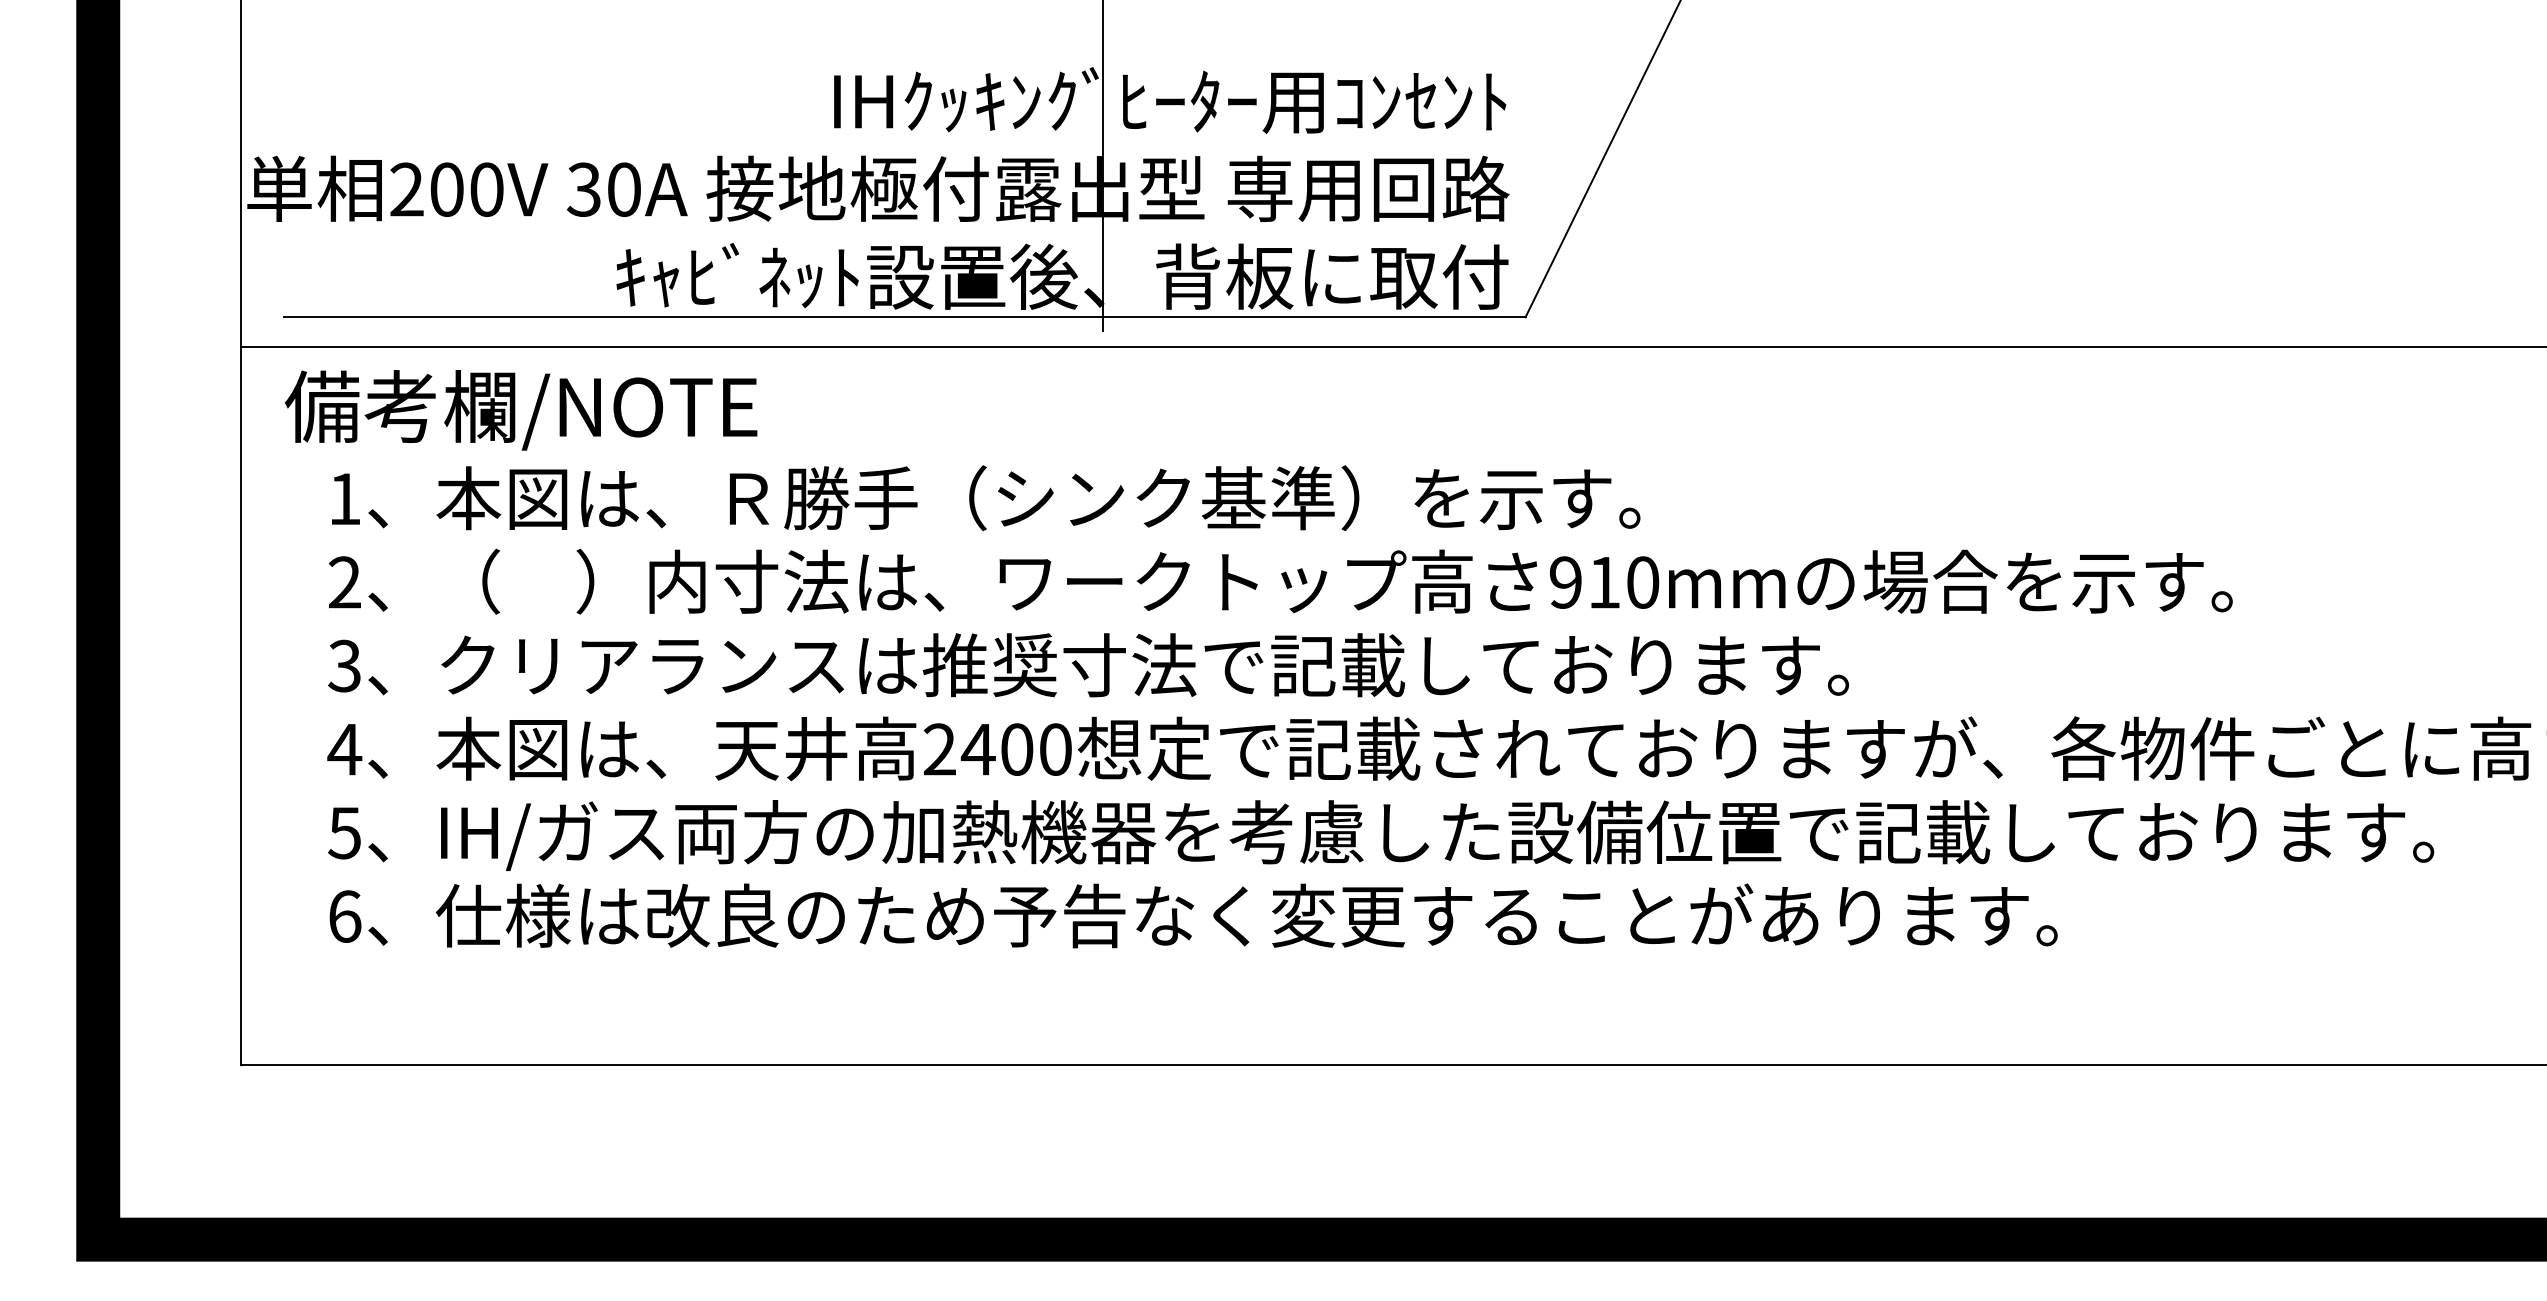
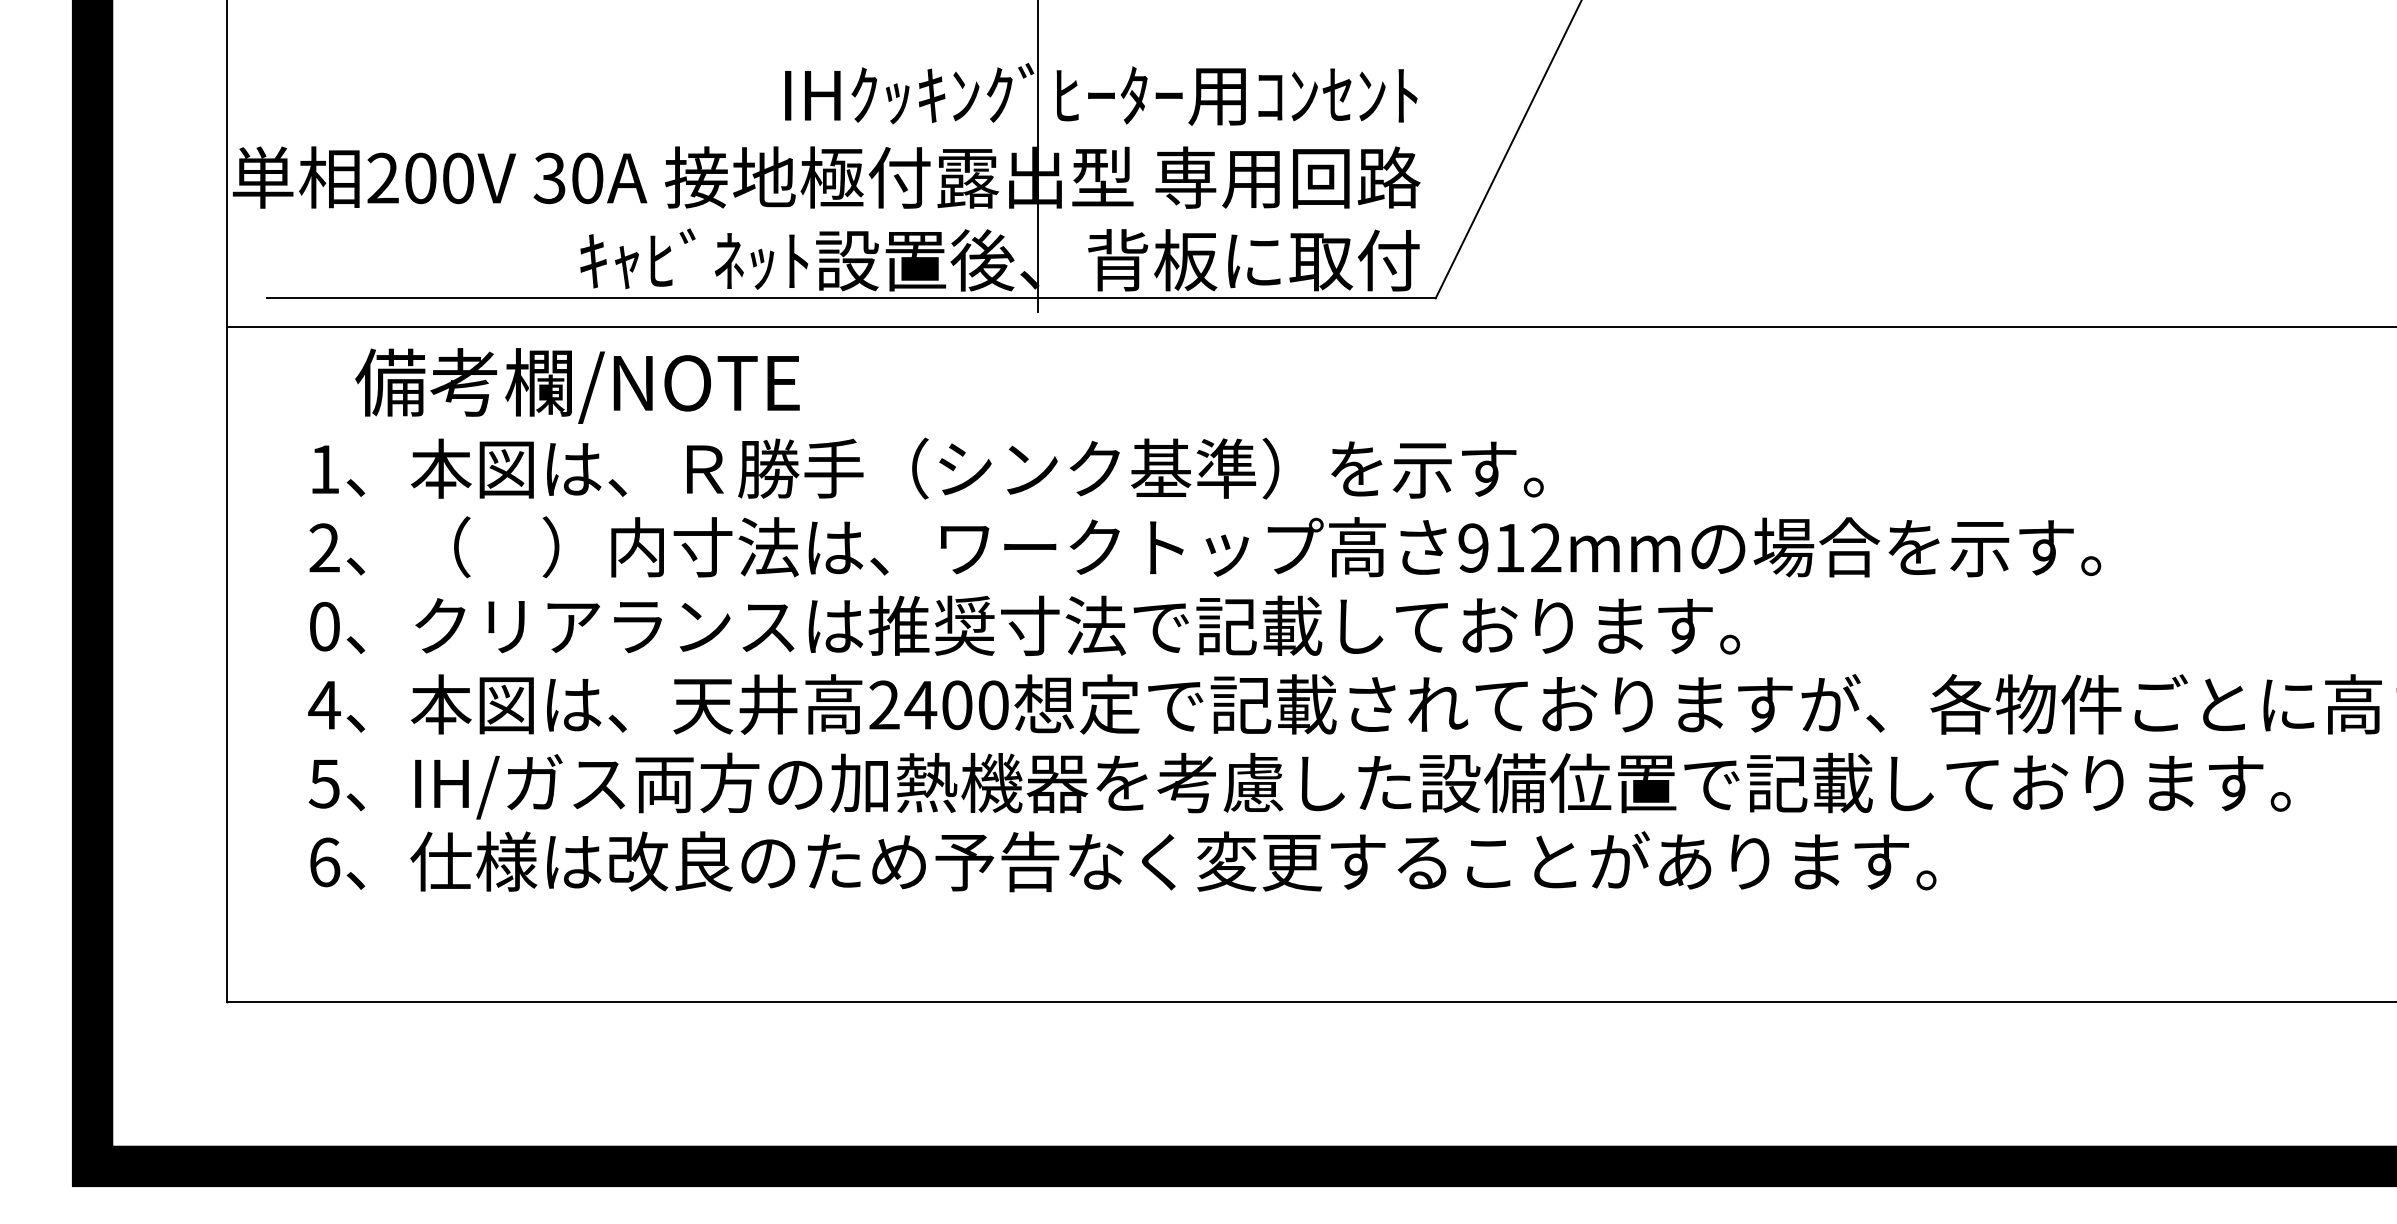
text: (521, 409) -> (577, 385), moved
text: (1643, 581) -> (1546, 547), 910mm -> 912mm
text: (344, 665) -> (324, 626), 3 -> 0

